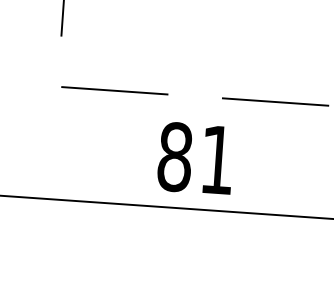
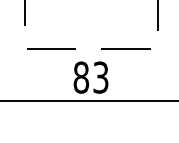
text: (216, 159) -> (100, 77), 81 -> 83

